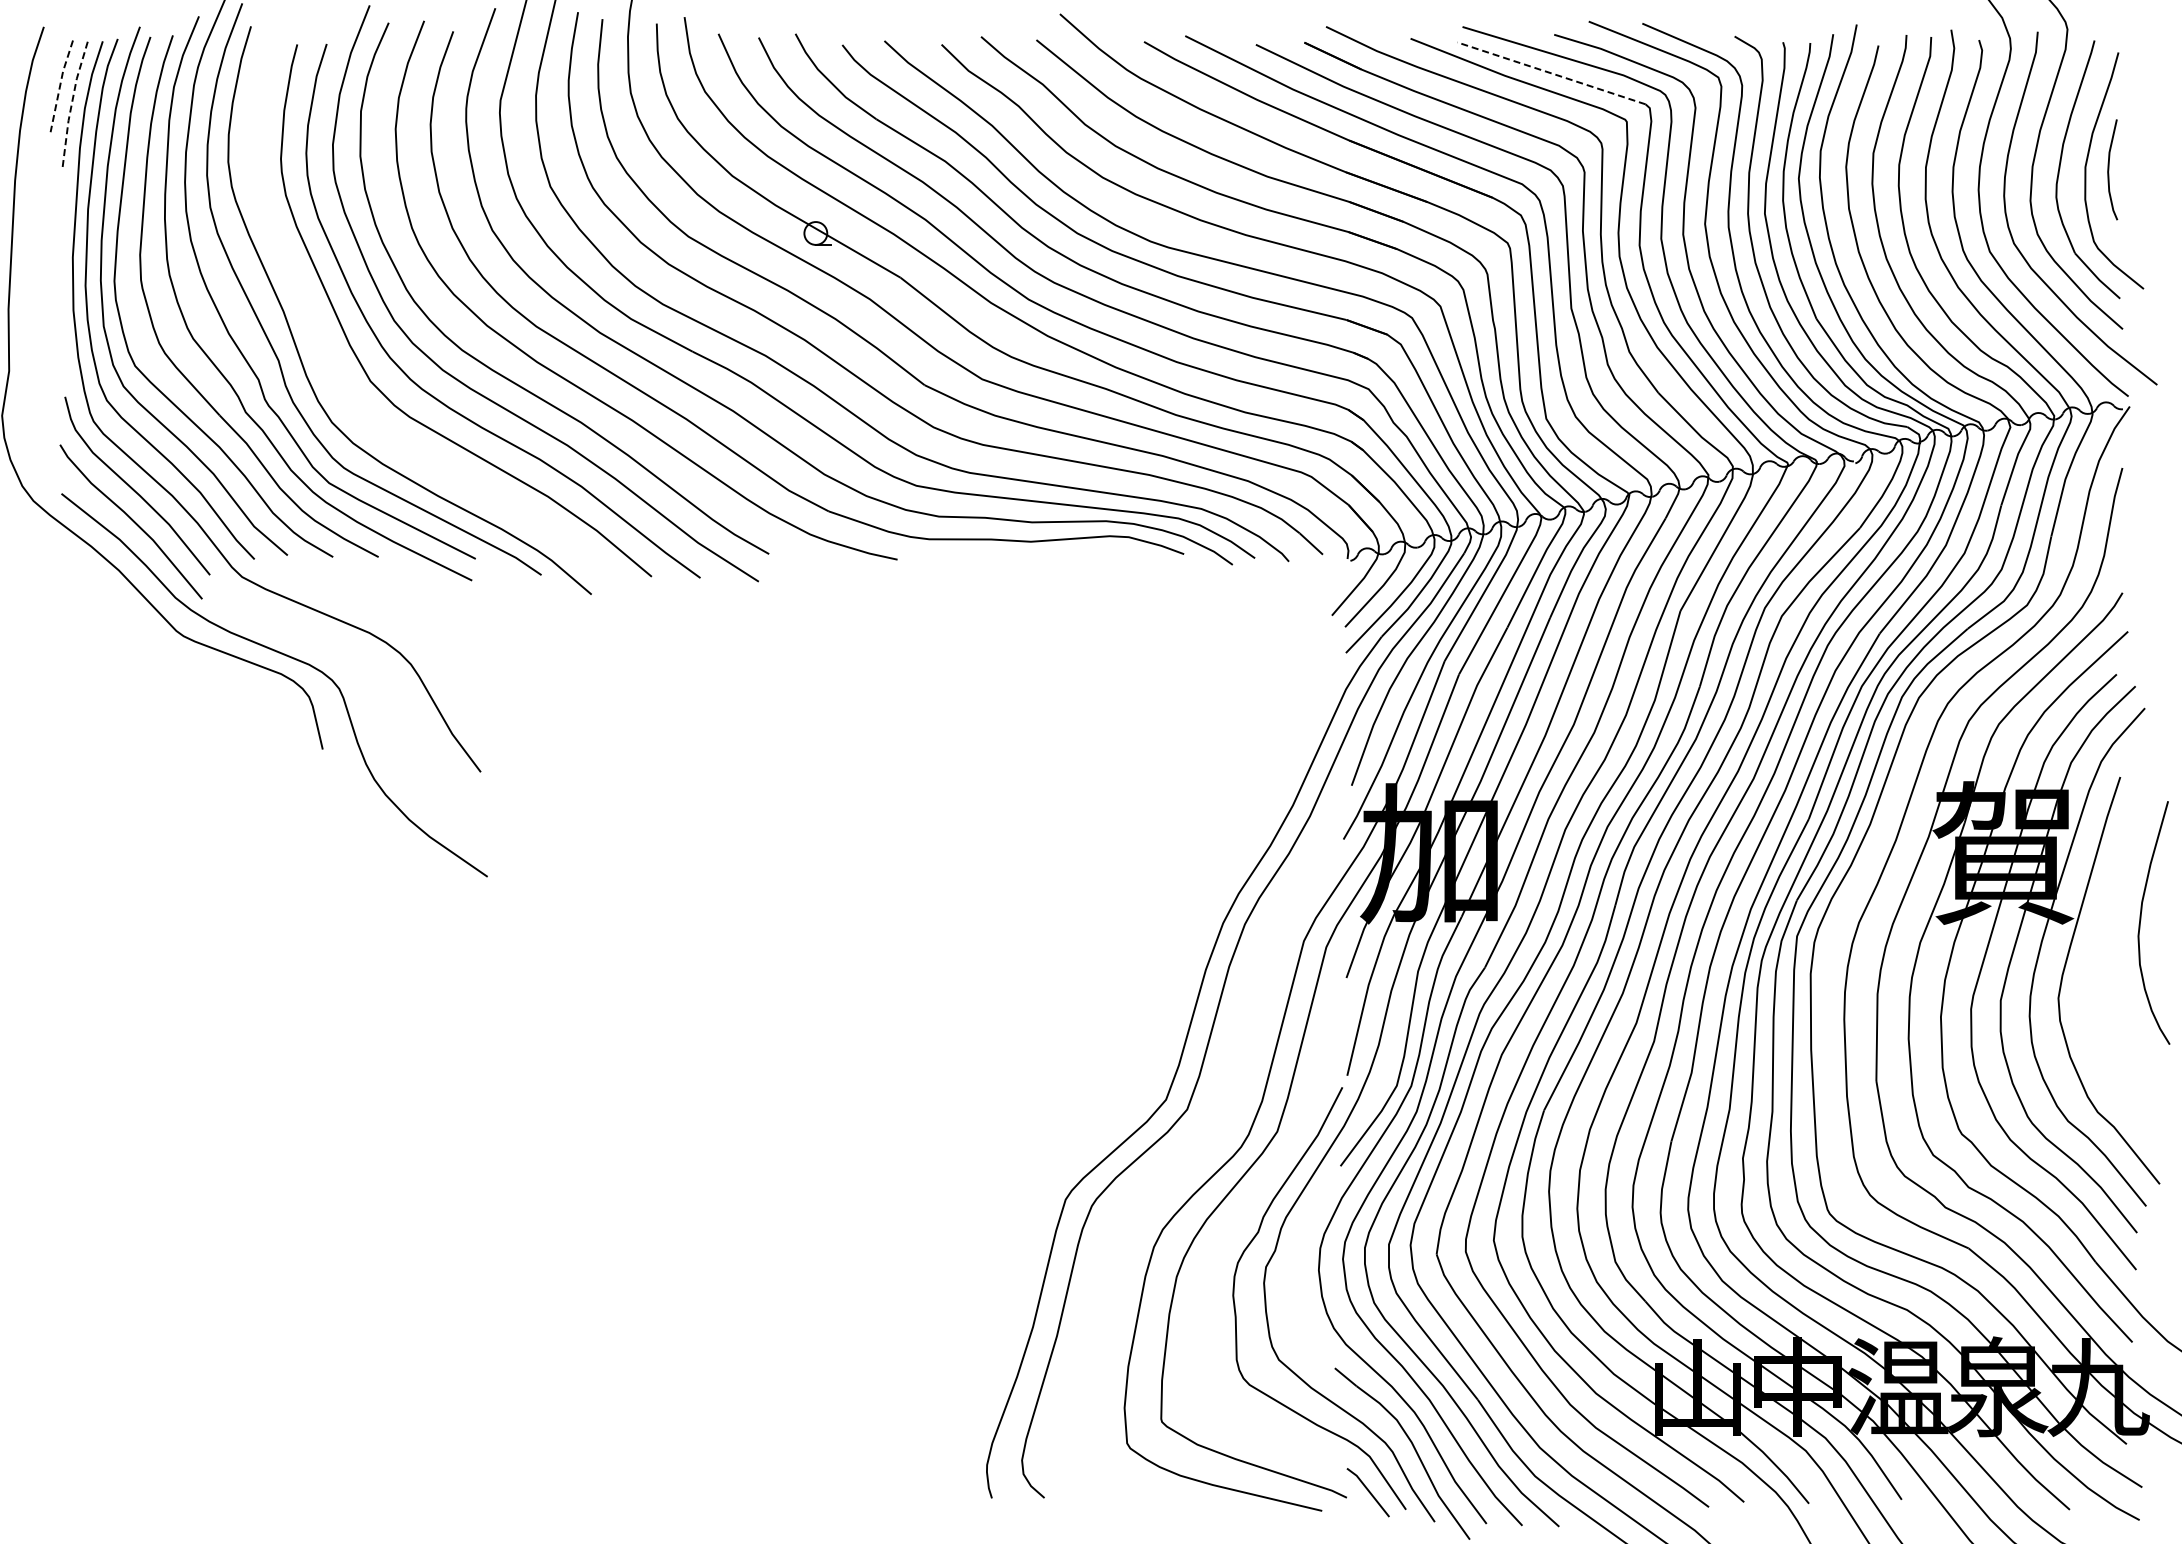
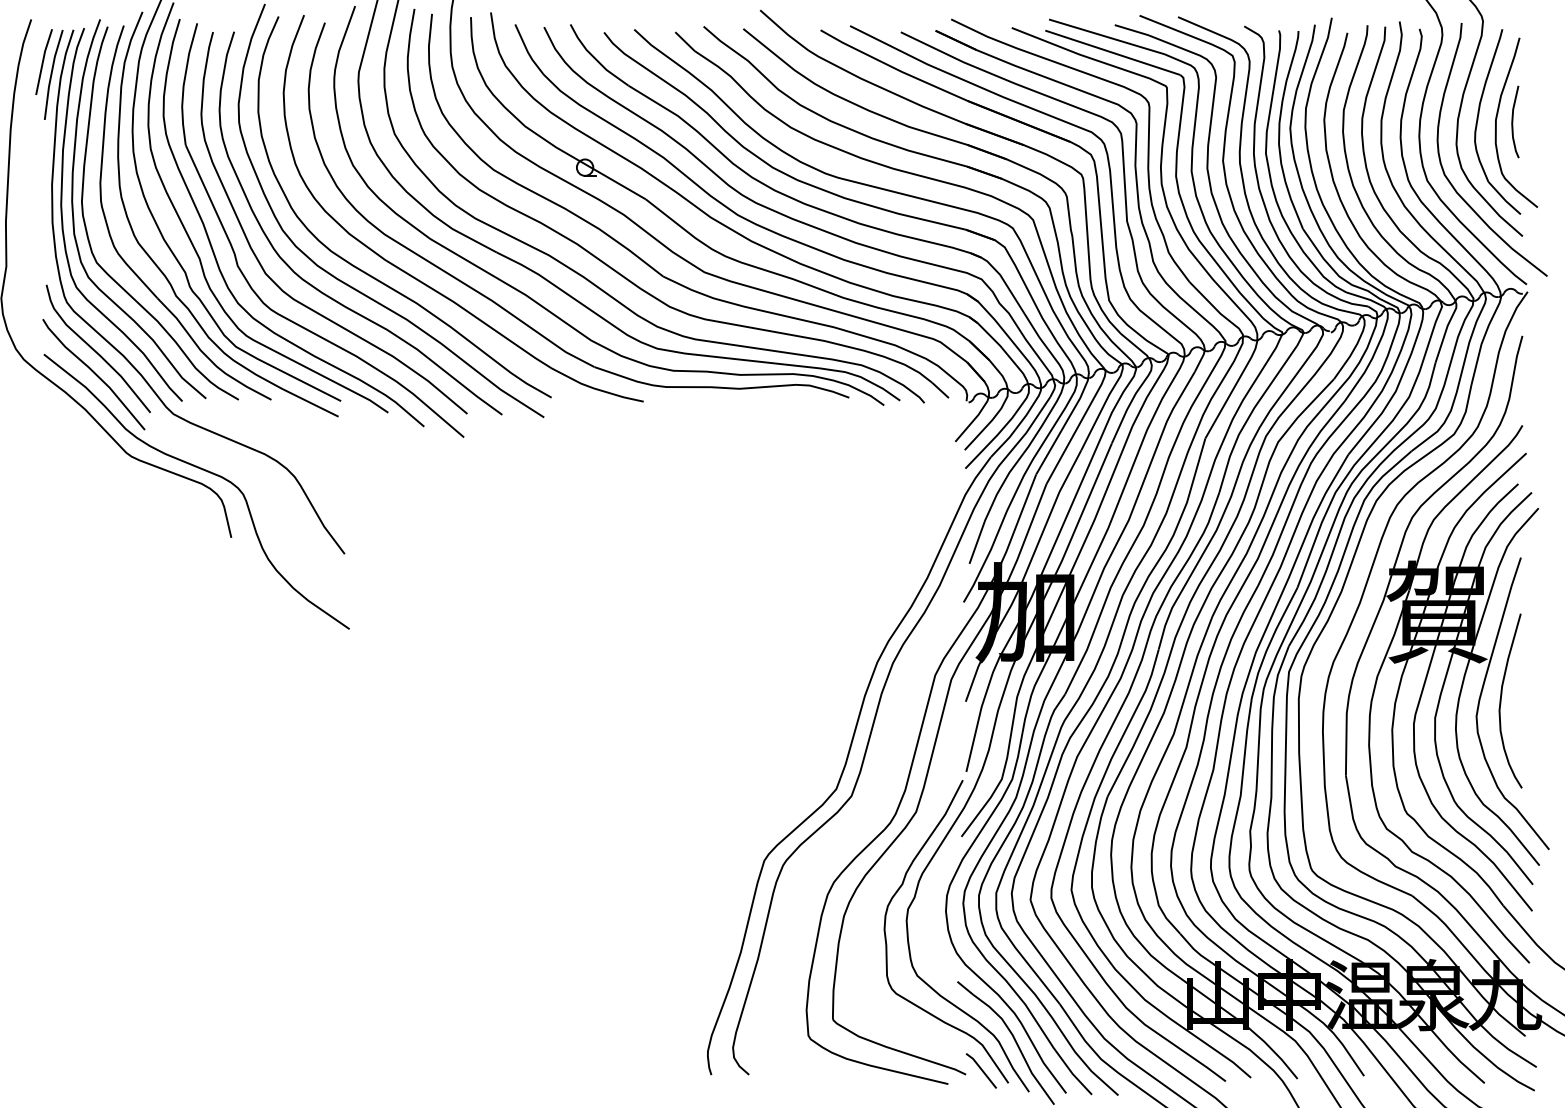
line: (1551, 73) -> (1112, 52), dashed -> solid
line: (60, 85) -> (43, 61), dashed -> solid
line: (71, 103) -> (51, 74), dashed -> solid
part: (343, 387) -> (246, 278), added
curve: (2141, 920) -> (1501, 699), moved

